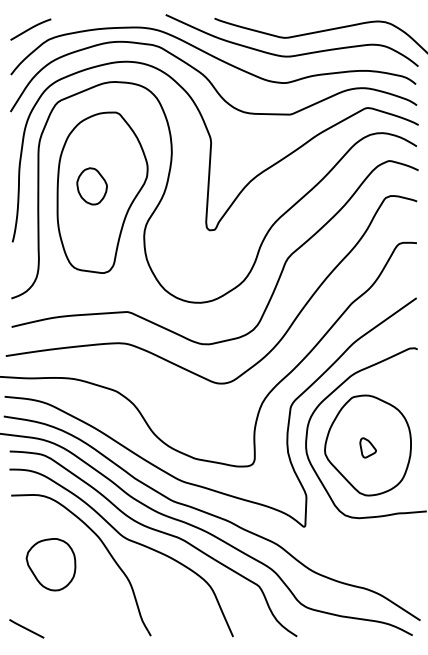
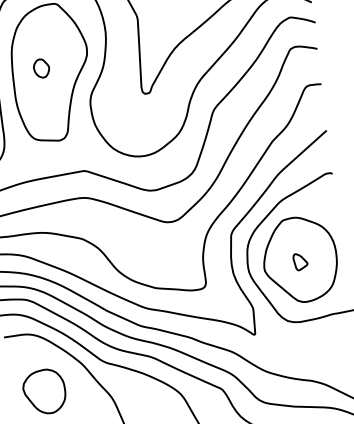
part: (91, 186) -> (41, 68), size x0.6

